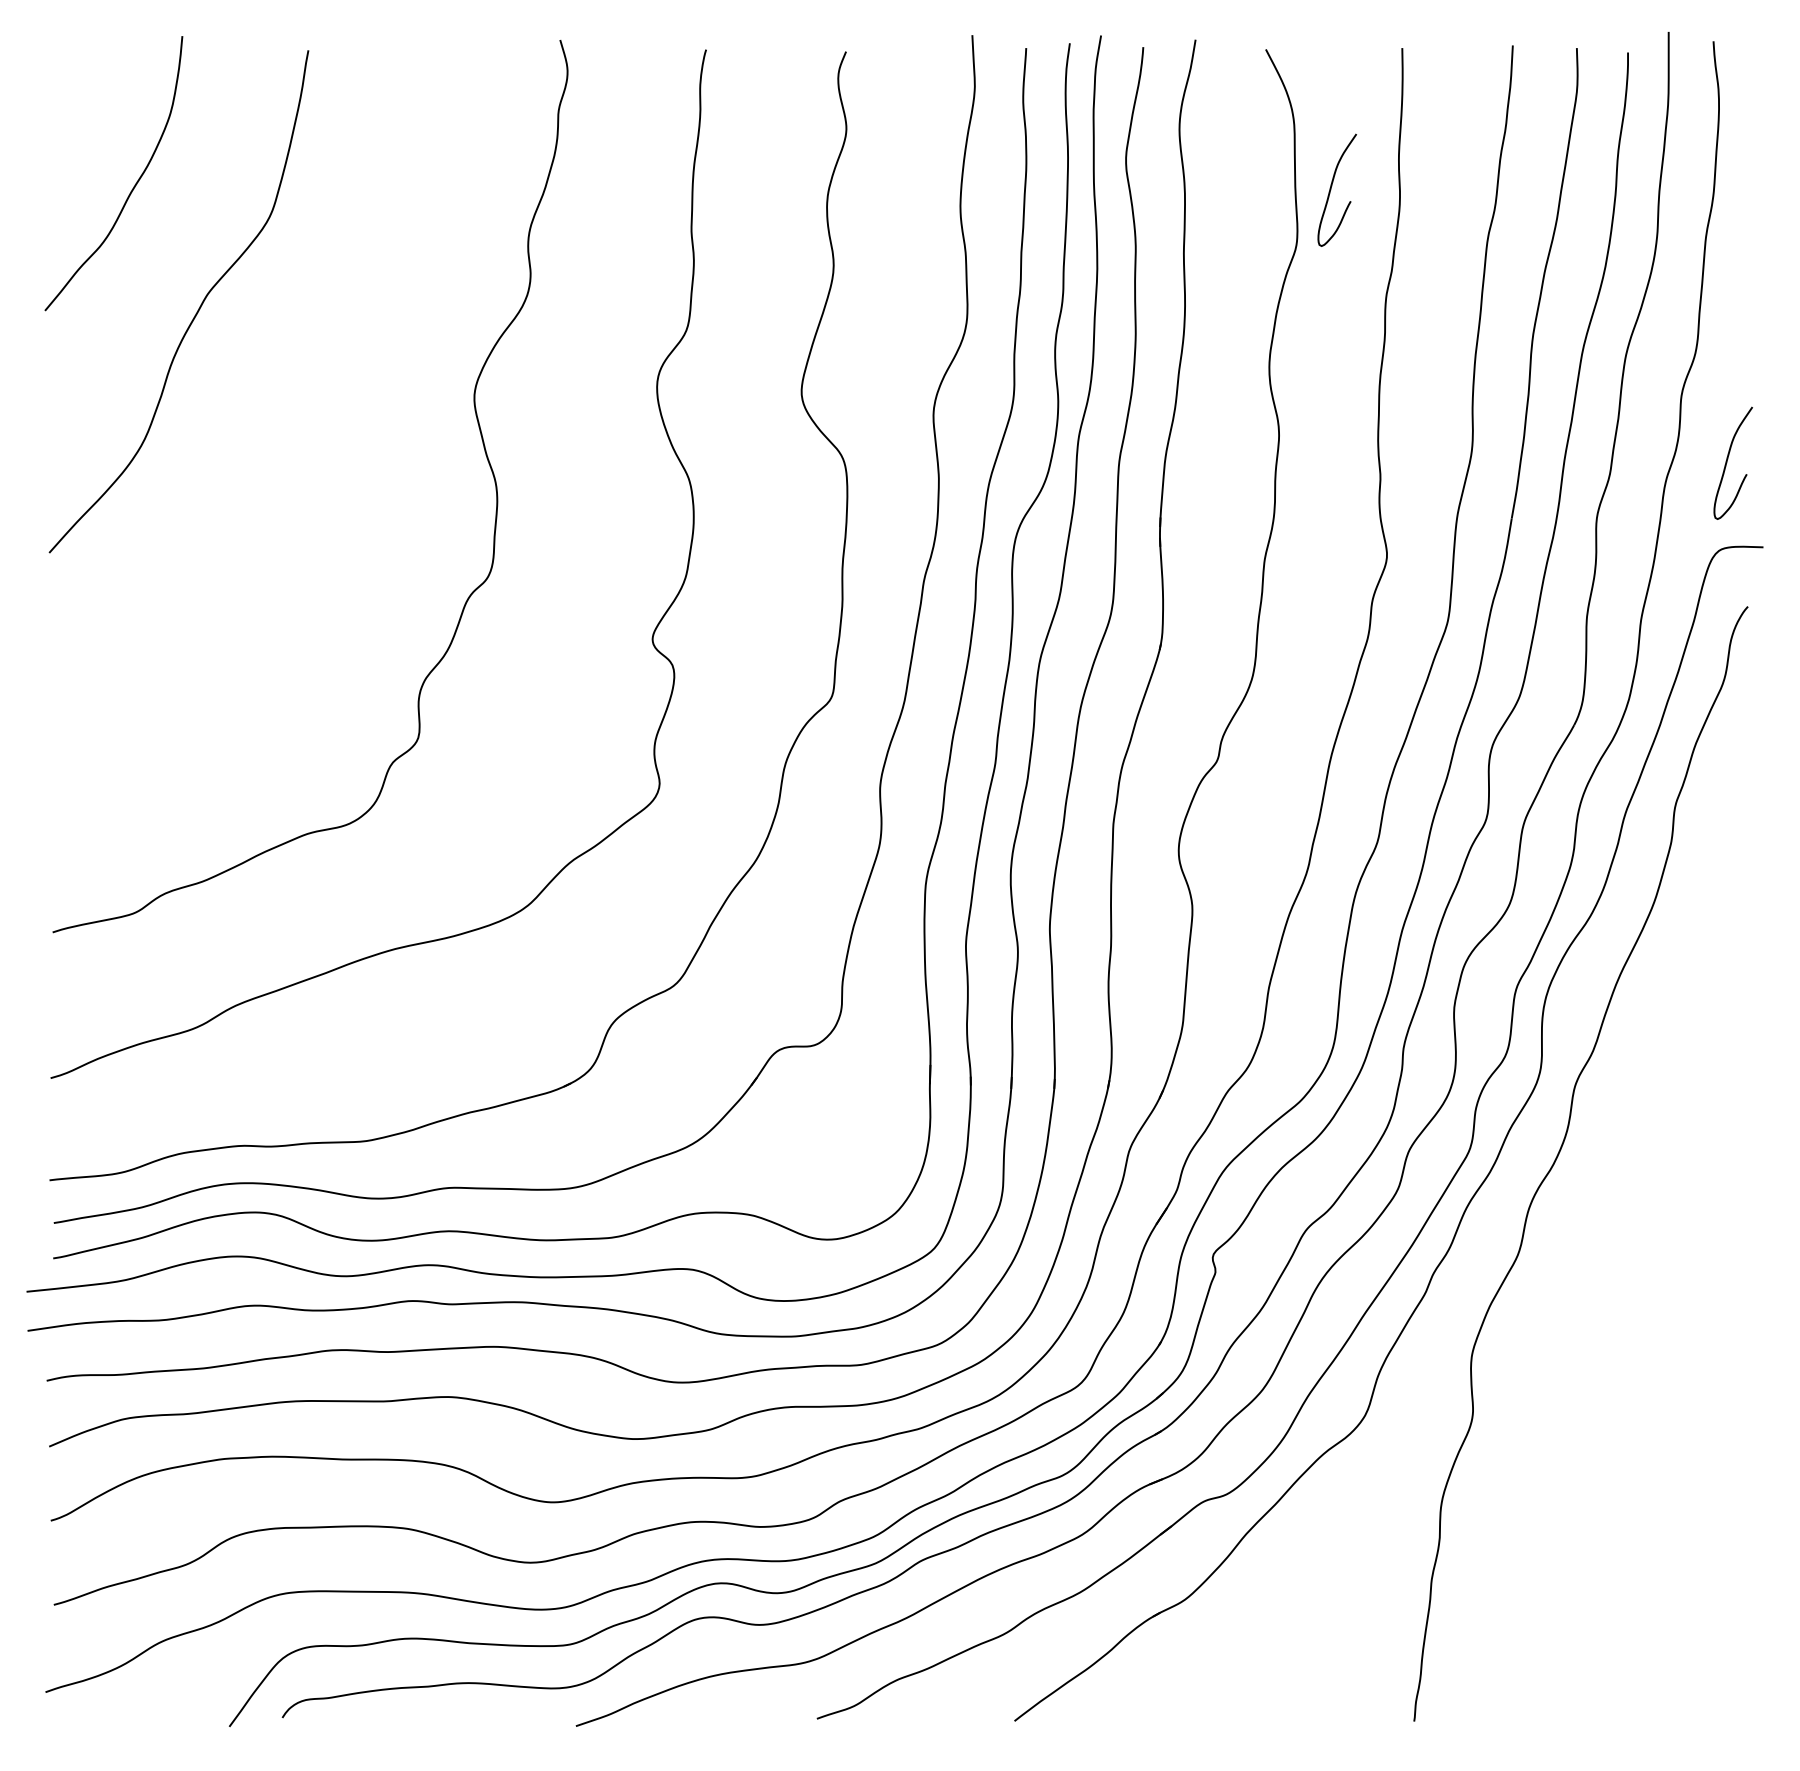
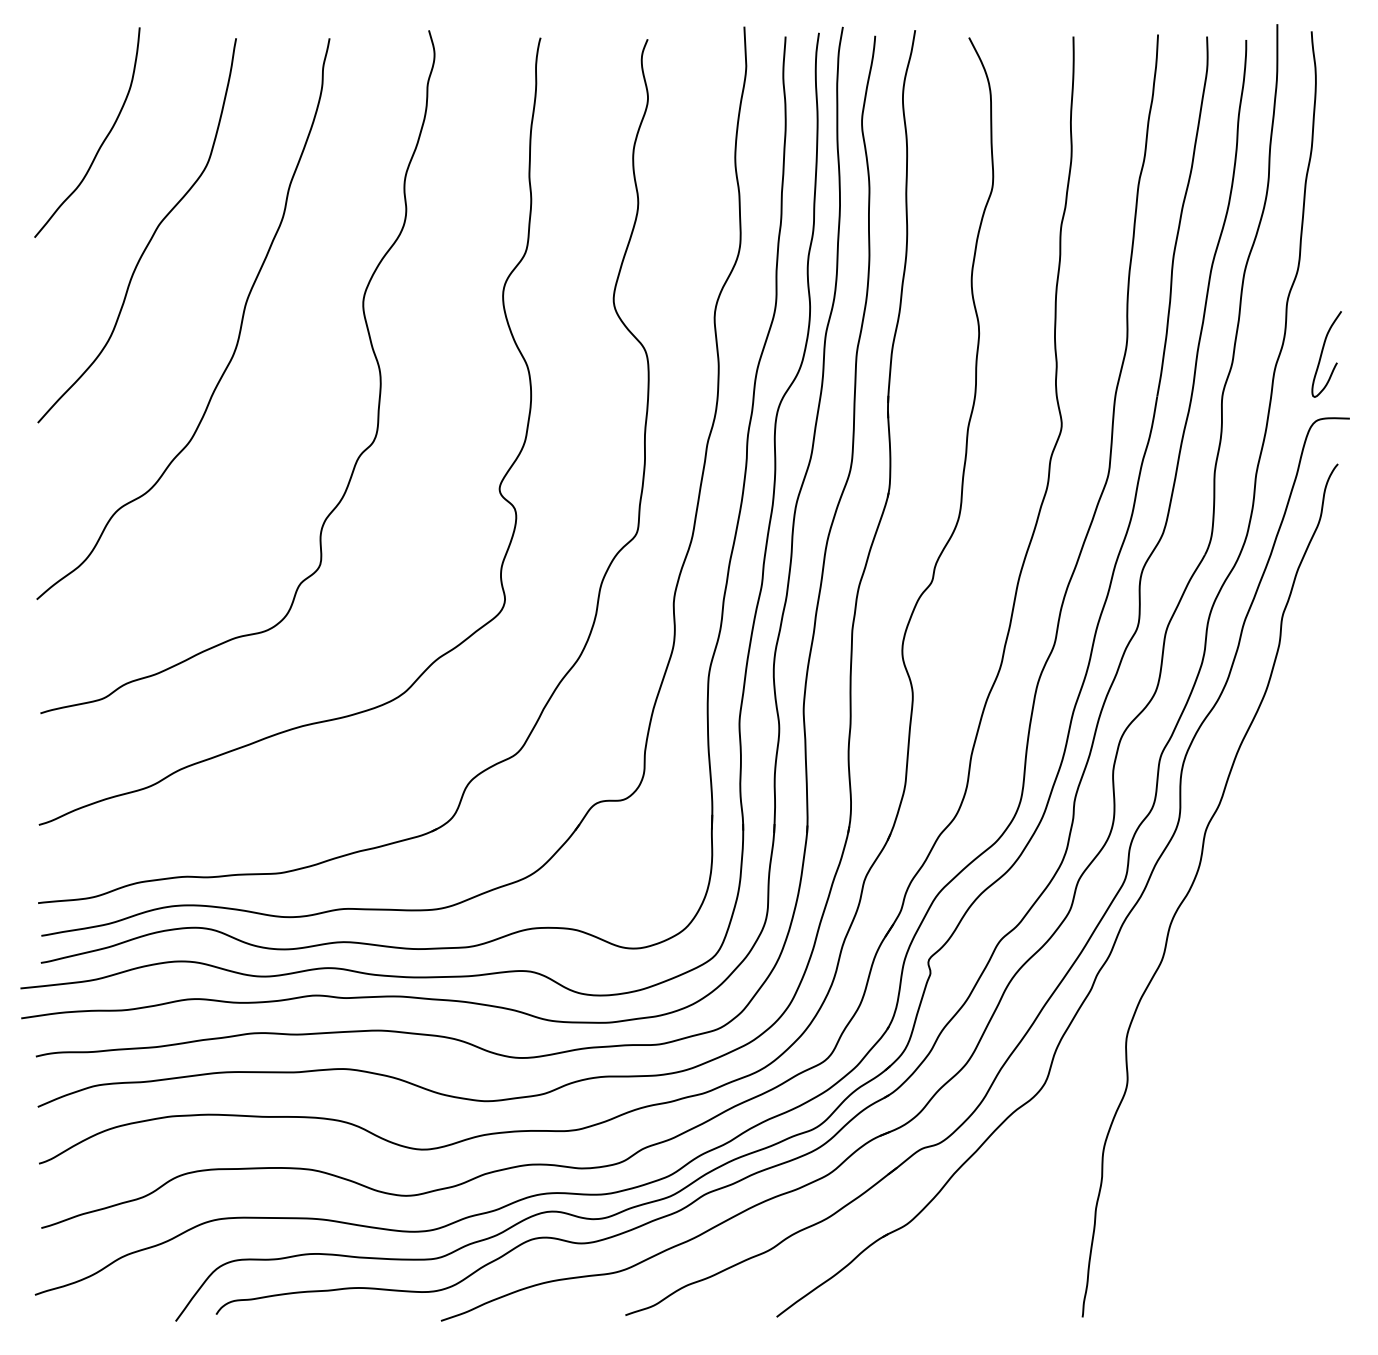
curve: (1332, 186) -> (1020, 142), removed
curve: (313, 427) -> (240, 326), added

